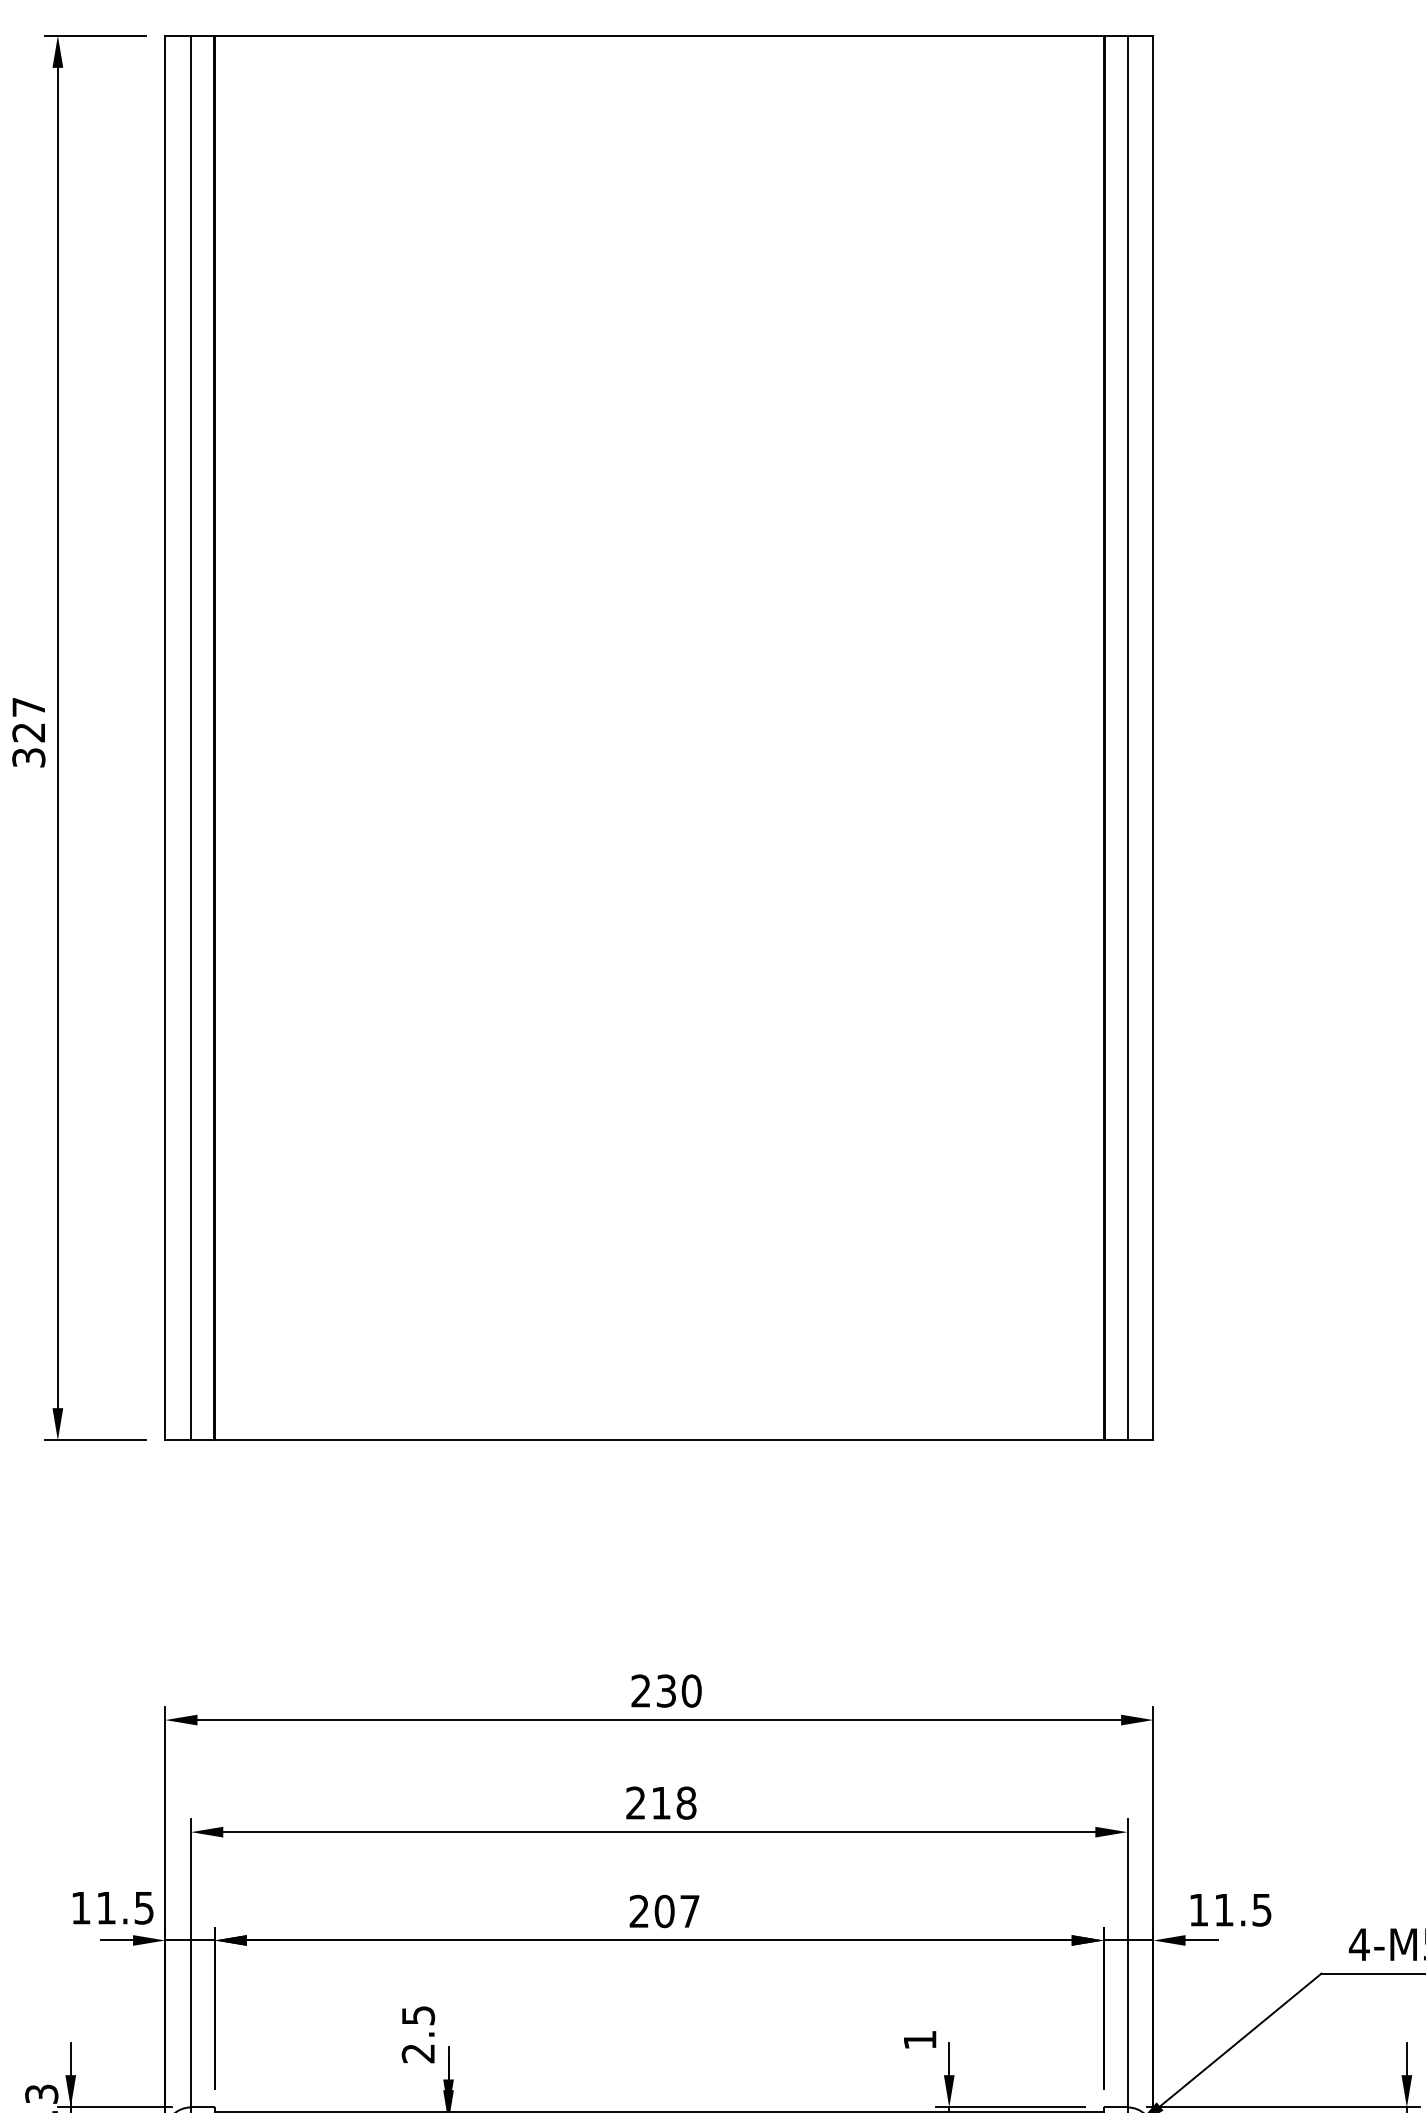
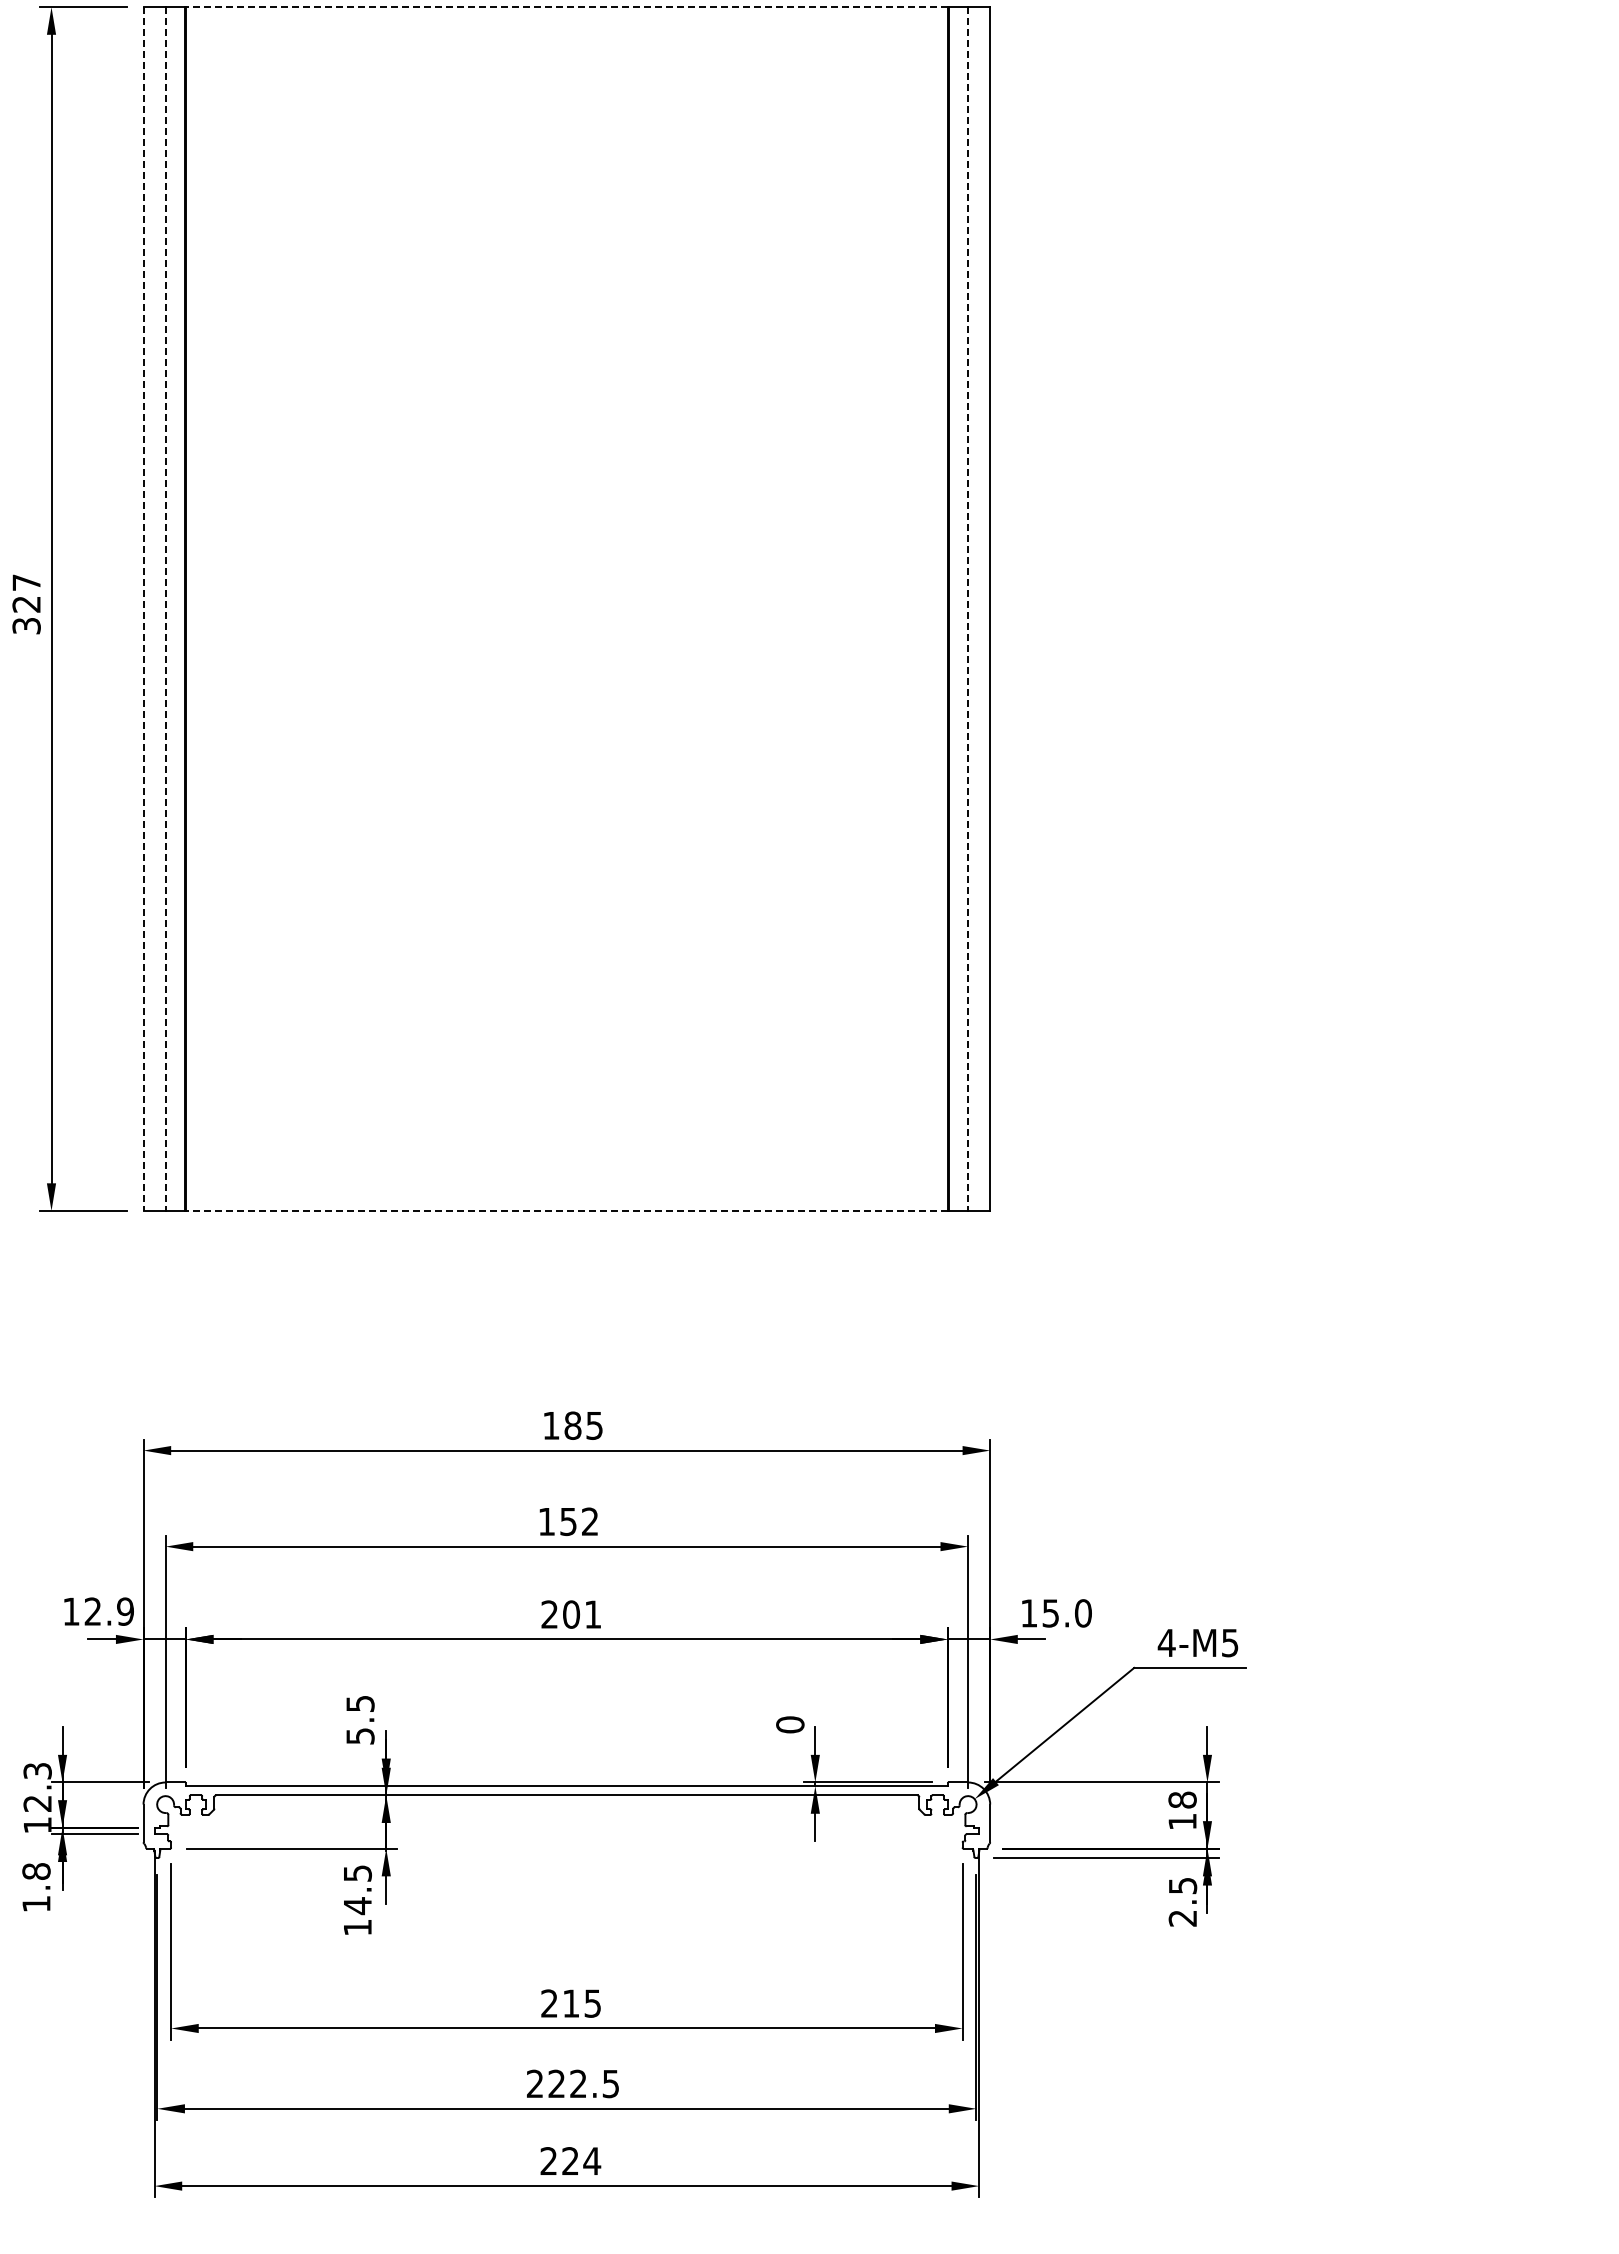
line: (658, 35) -> (566, 7), solid -> dashed
line: (165, 738) -> (143, 609), solid -> dashed
line: (190, 738) -> (165, 609), solid -> dashed
line: (1128, 738) -> (968, 609), solid -> dashed
line: (658, 1439) -> (566, 1210), solid -> dashed
text: (667, 1690) -> (573, 1425), 230 -> 185
text: (661, 1802) -> (568, 1521), 218 -> 152
text: (124, 1907) -> (108, 1611), 11.5 -> 12.9
text: (1242, 1910) -> (1066, 1613), 11.5 -> 15.0
text: (690, 1911) -> (593, 1614), 207 -> 201
text: (920, 2039) -> (790, 1724), 1 -> 0
text: (418, 2053) -> (360, 1736), 2.5 -> 5.5

